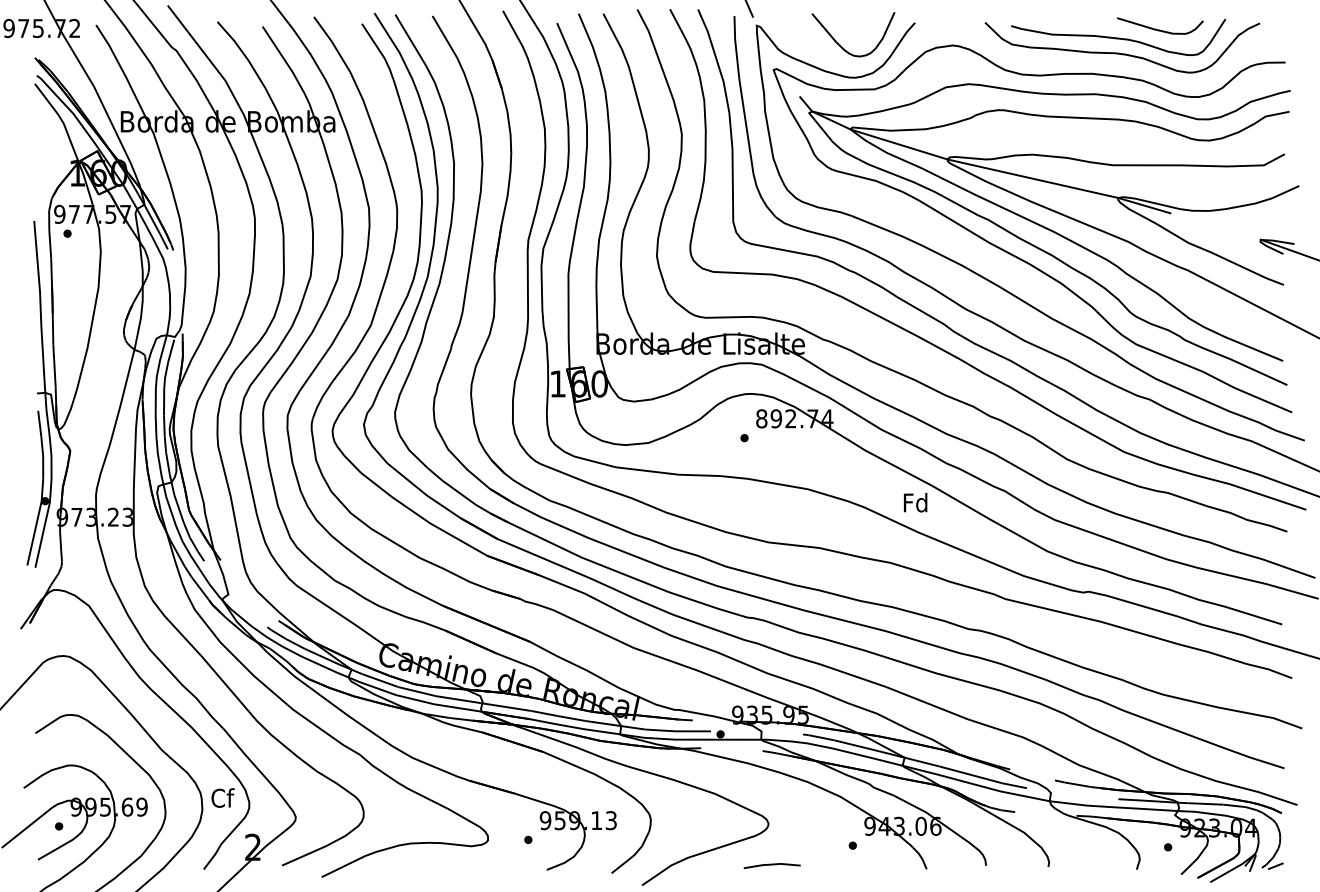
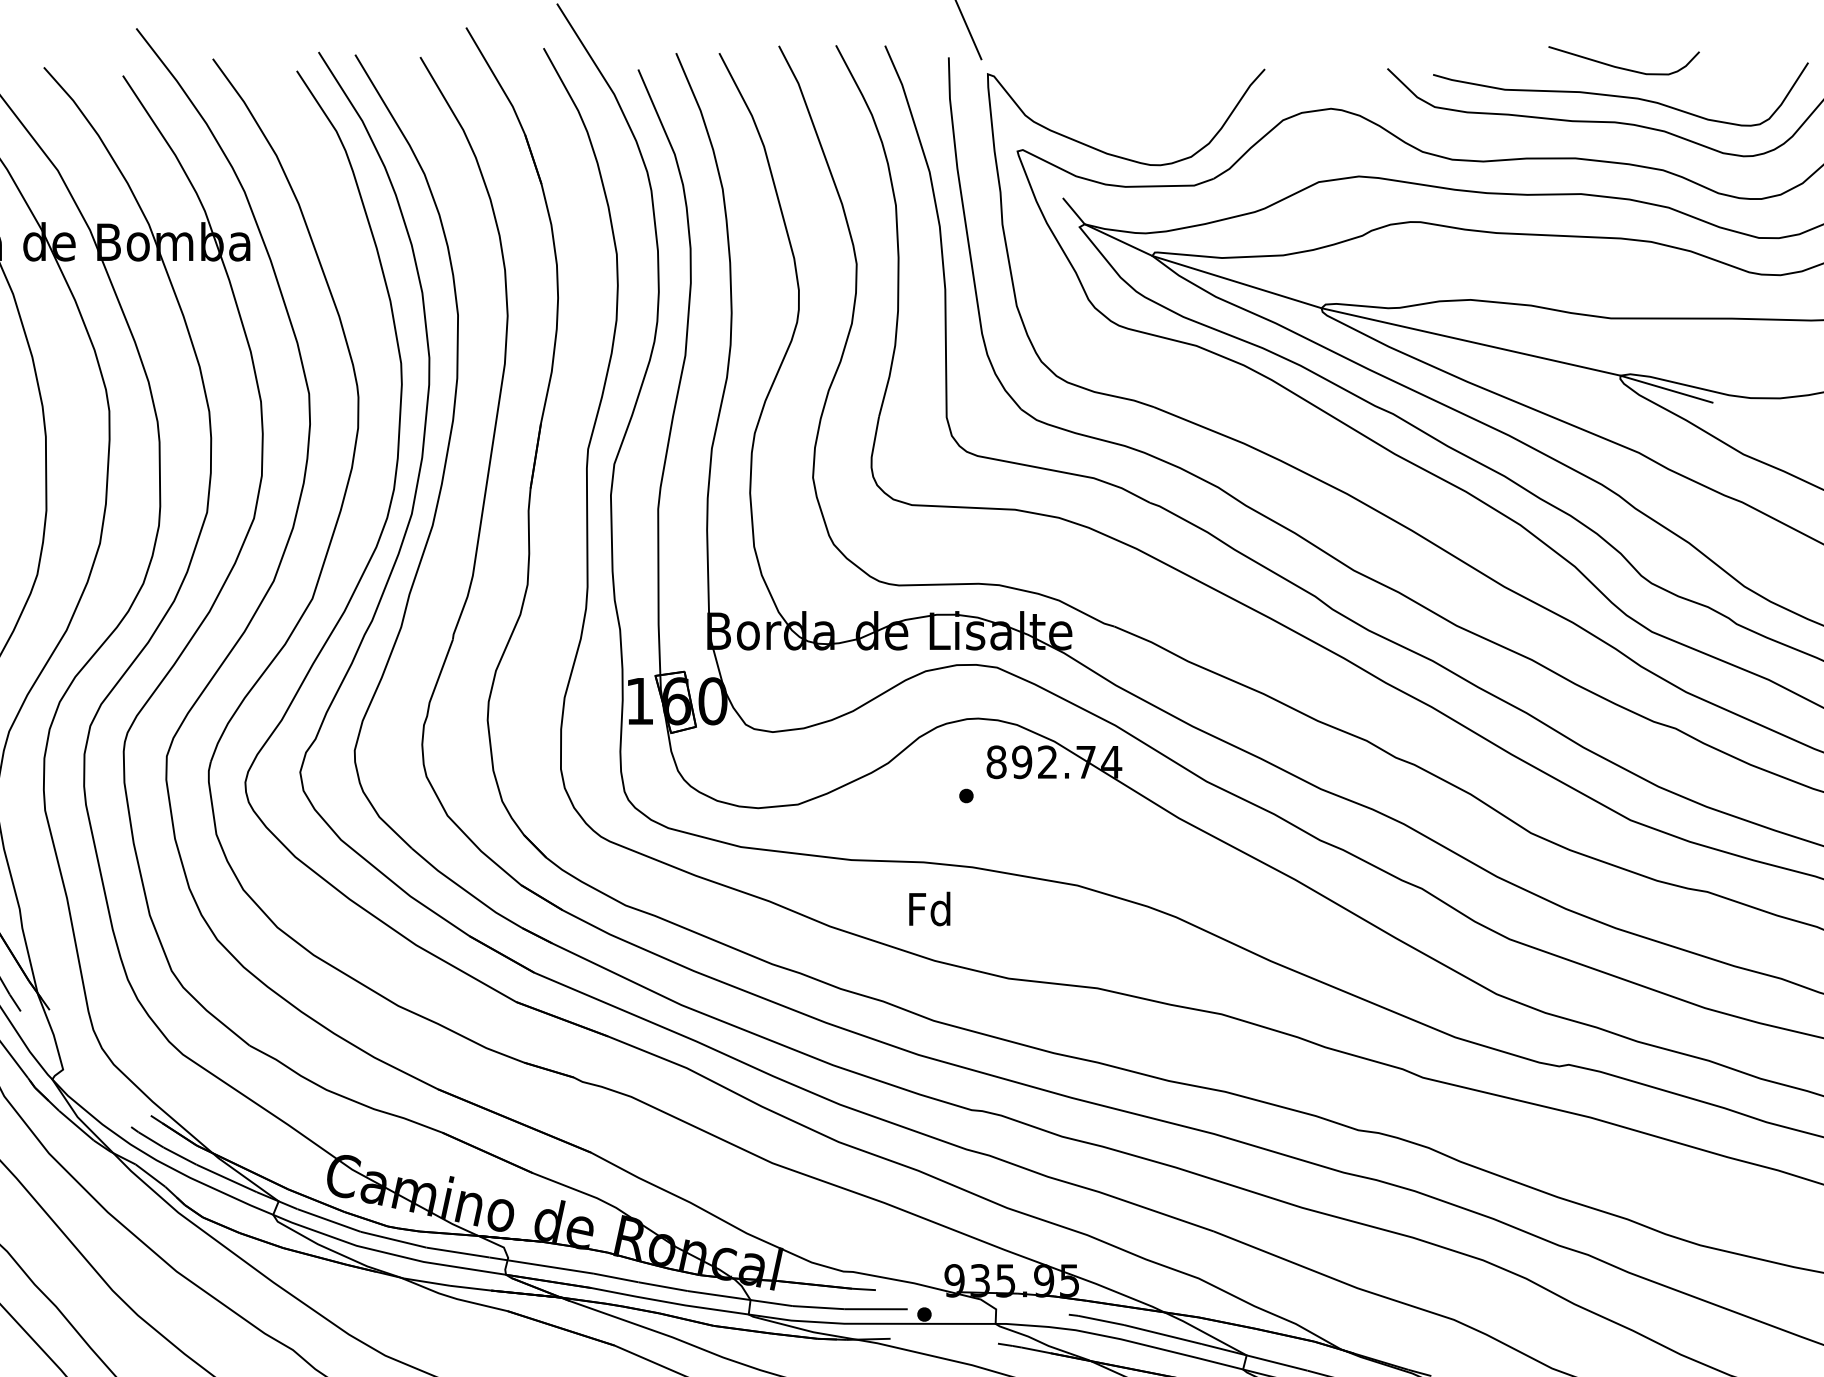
curve: (1160, 29) -> (1624, 66), moved
curve: (841, 45) -> (1136, 108), removed
text: (915, 502) -> (929, 908), moved

